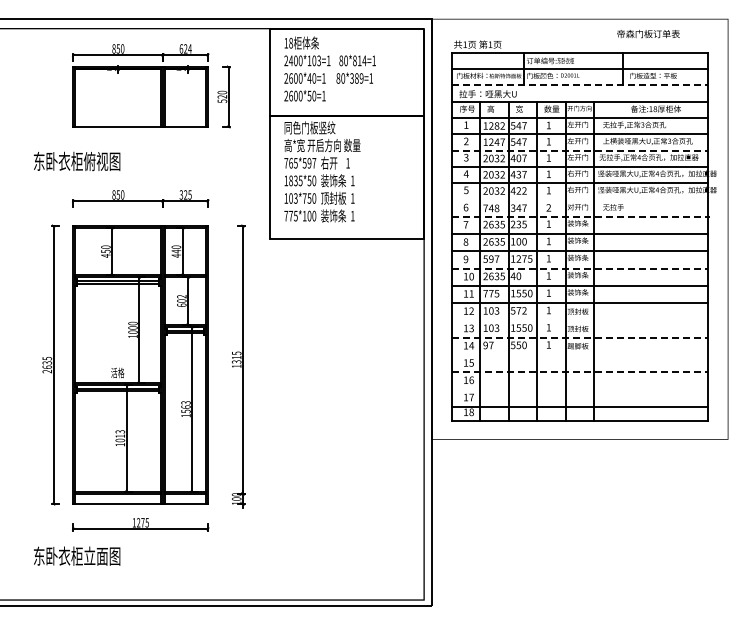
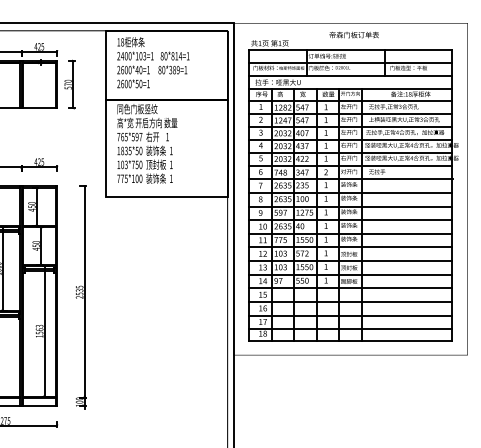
text: (648, 34) -> (354, 35), moved
text: (185, 48) -> (39, 46), 624 -> 425
line: (580, 85) -> (351, 75), dashed -> solid
text: (222, 96) -> (68, 84), 520 -> 570
line: (580, 150) -> (351, 126), dashed -> solid
text: (181, 194) -> (36, 161), 325 -> 425
line: (579, 199) -> (350, 165), added
line: (580, 216) -> (351, 179), dashed -> solid
text: (176, 251) -> (32, 206), 440 -> 450
line: (580, 268) -> (351, 220), dashed -> solid
text: (181, 301) -> (36, 246), 602 -> 450
line: (579, 320) -> (350, 261), added
line: (580, 337) -> (351, 274), dashed -> solid
line: (579, 354) -> (350, 288), added
text: (236, 361) -> (79, 293), 1315 -> 2535
line: (580, 372) -> (351, 302), dashed -> solid
line: (579, 389) -> (350, 315), added

